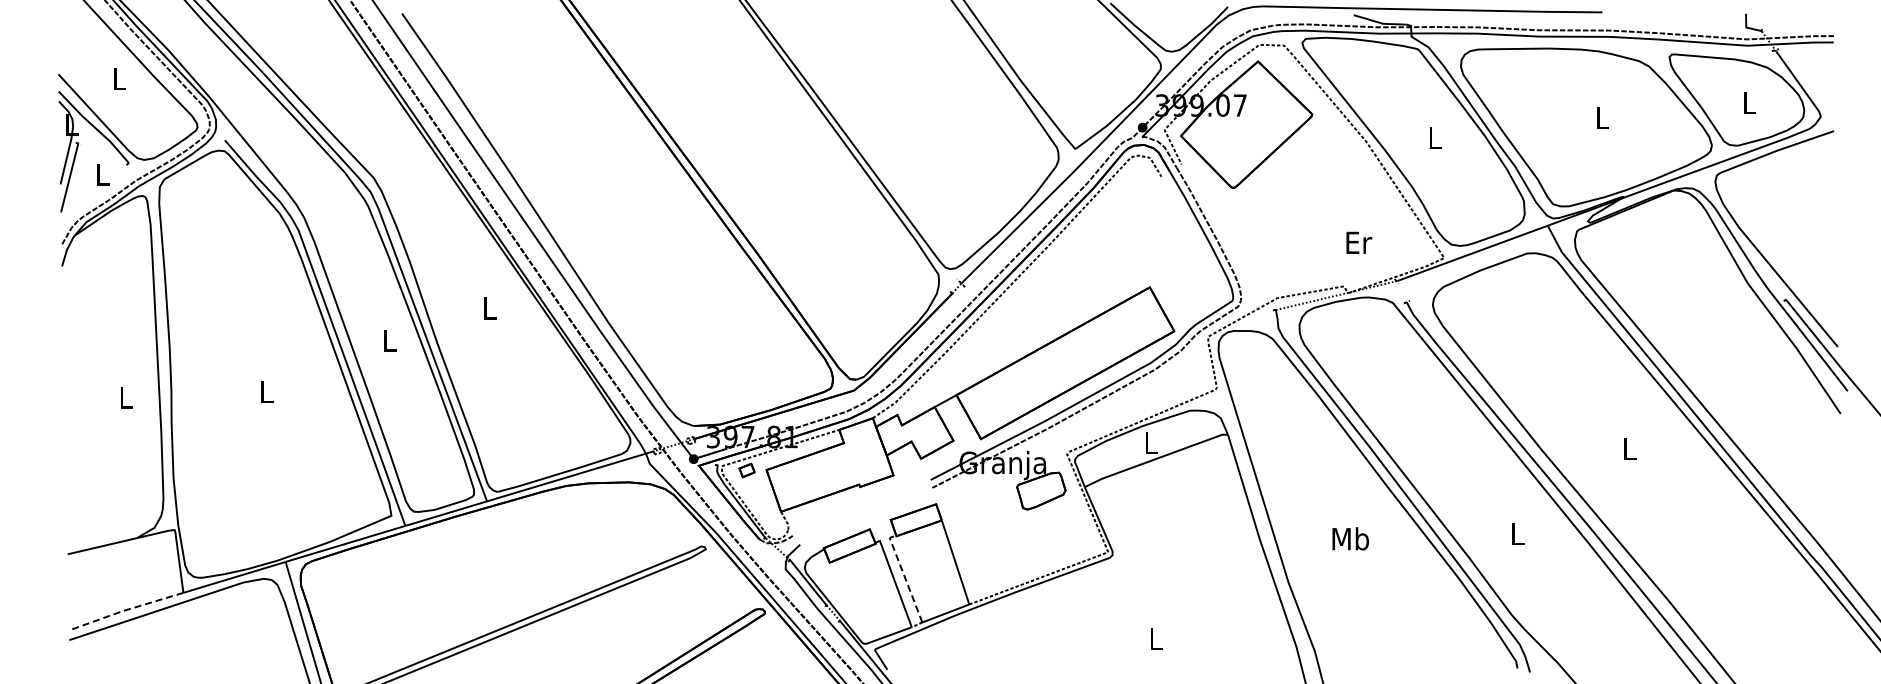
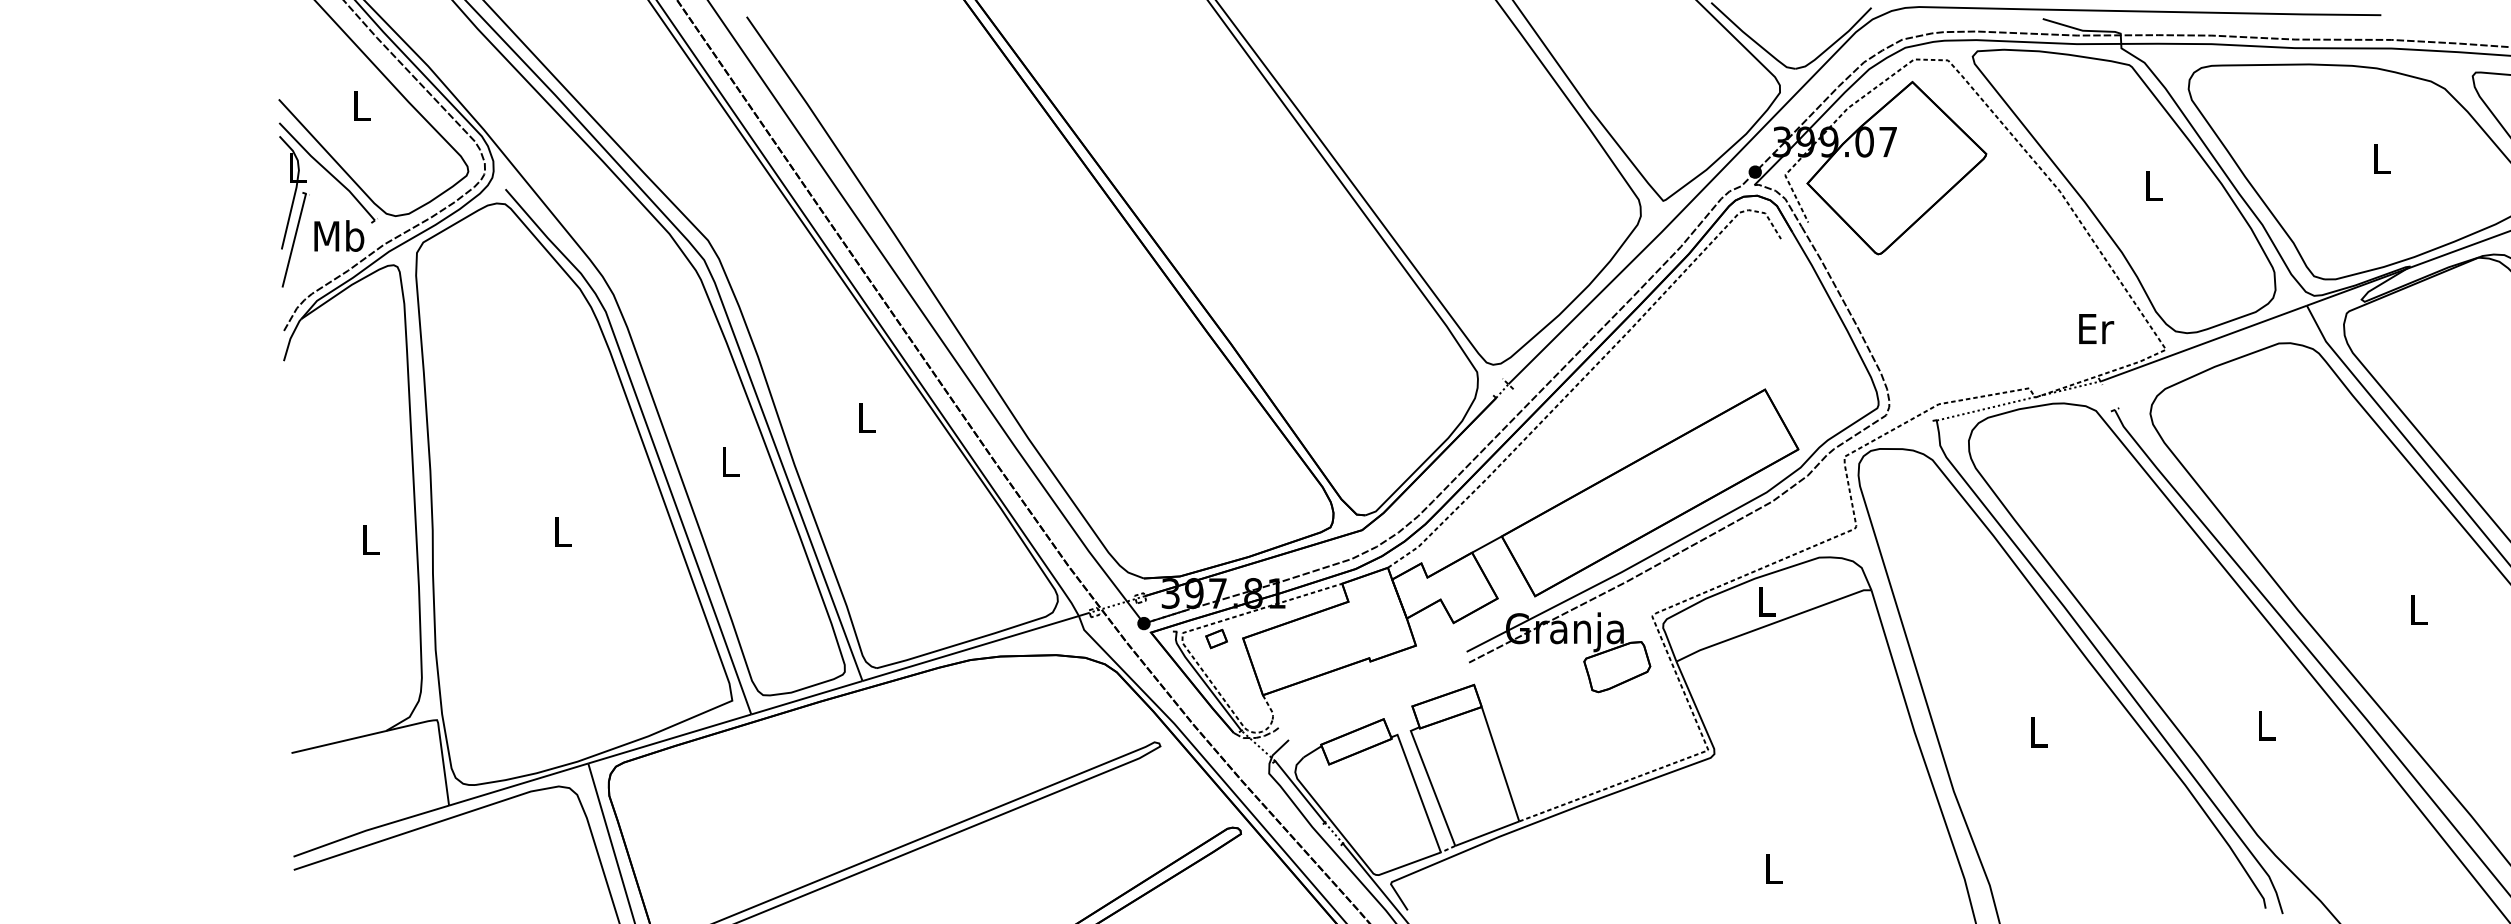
text: (102, 174) -> (338, 235), L -> Mb
text: (1359, 242) -> (2096, 328), moved
text: (1350, 538) -> (2038, 731), Mb -> L
line: (904, 576) -> (1430, 783), dashed -> solid
line: (125, 610) -> (370, 829), dashed -> solid

